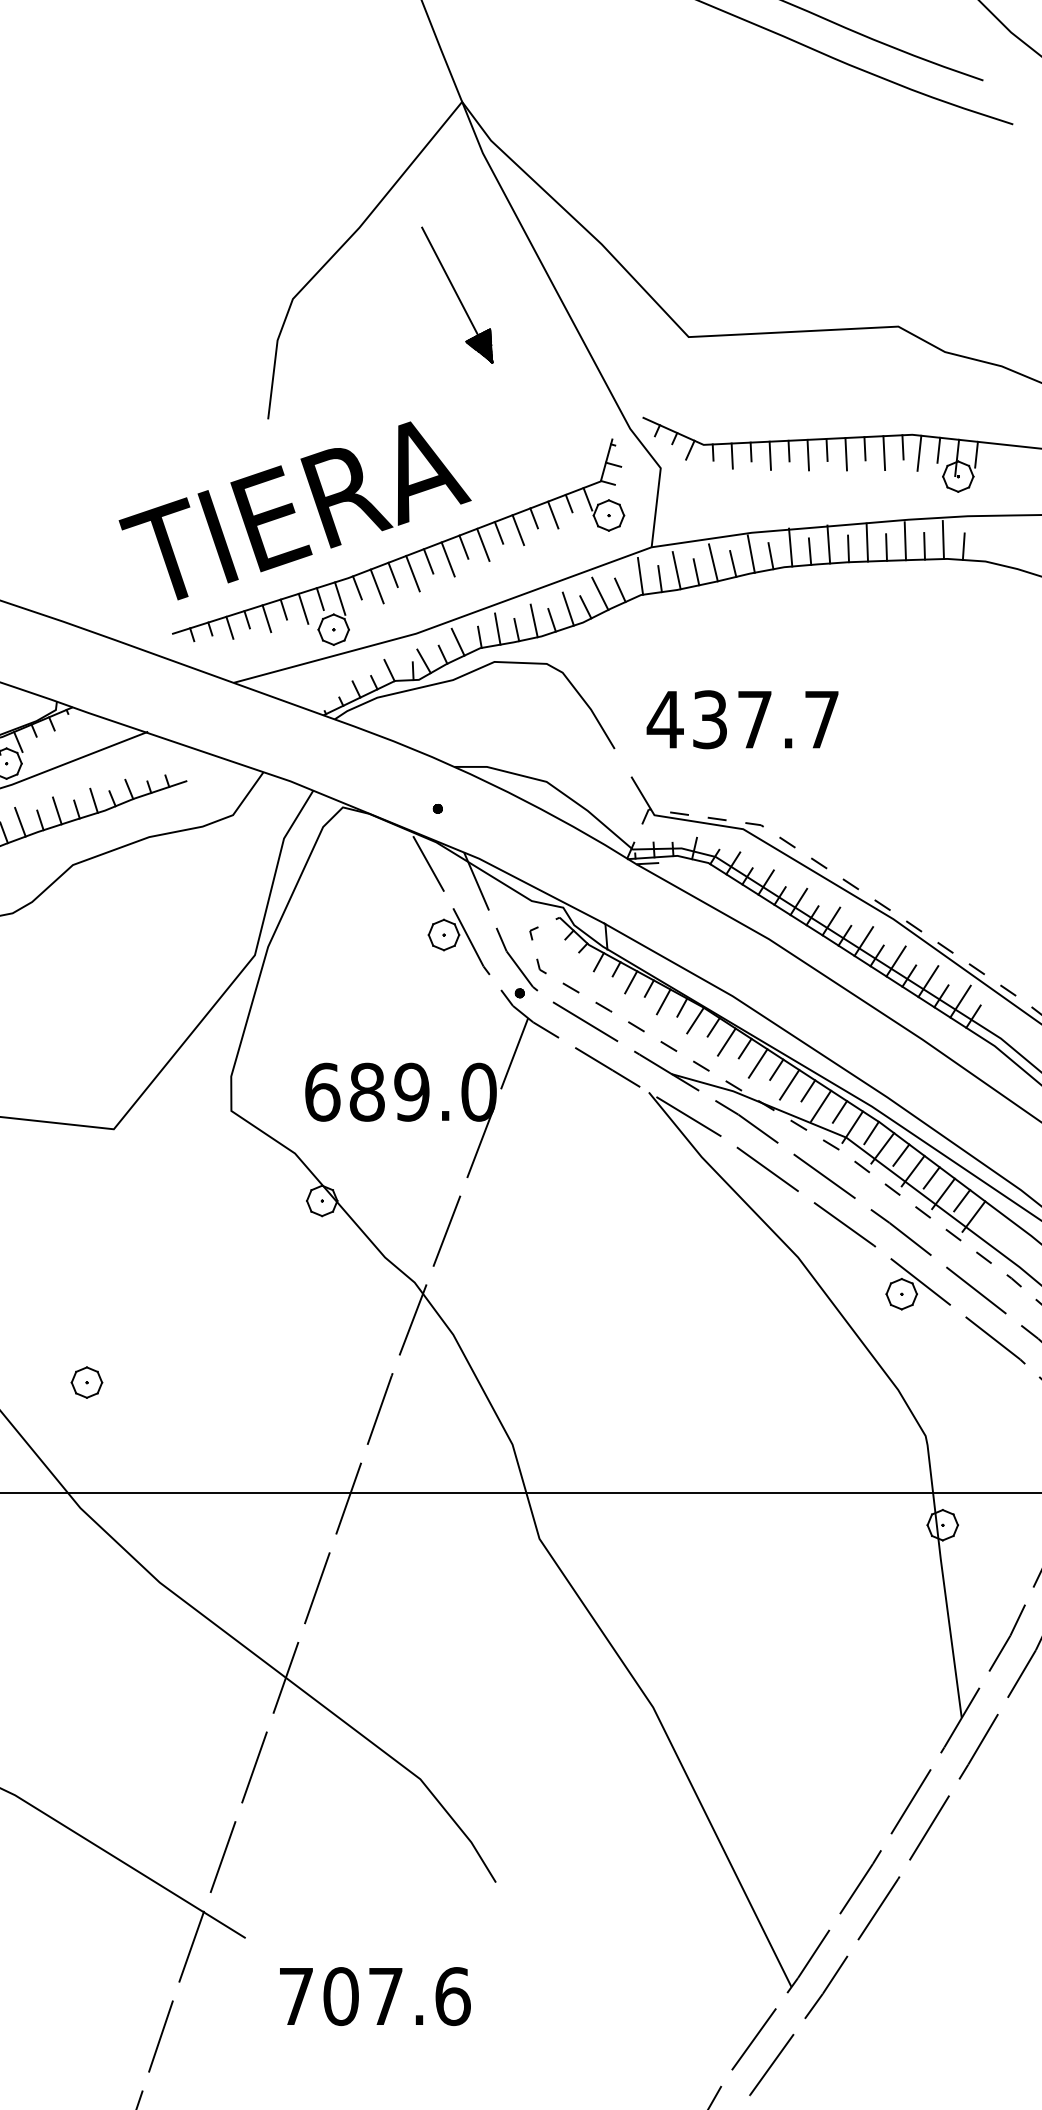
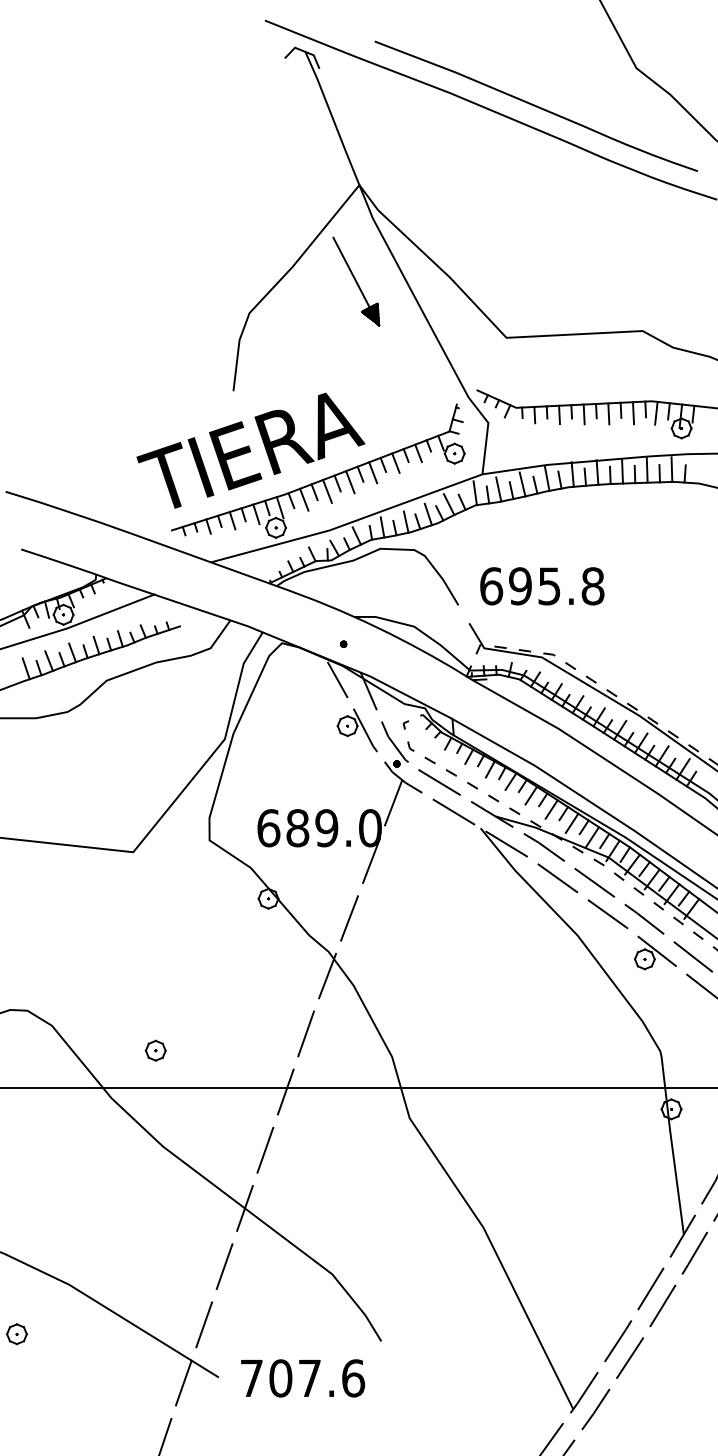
part: (457, 294) -> (356, 281), moved
text: (742, 720) -> (541, 586), 437.7 -> 695.8
part: (86, 1382) -> (155, 1050), moved
text: (376, 1996) -> (303, 1378), moved

